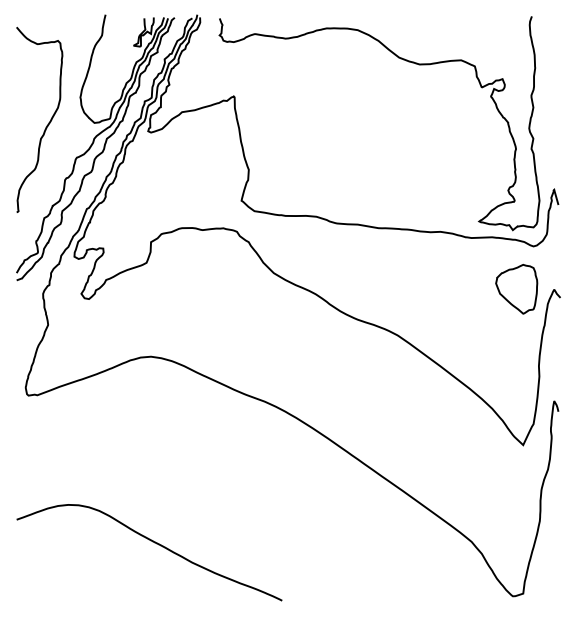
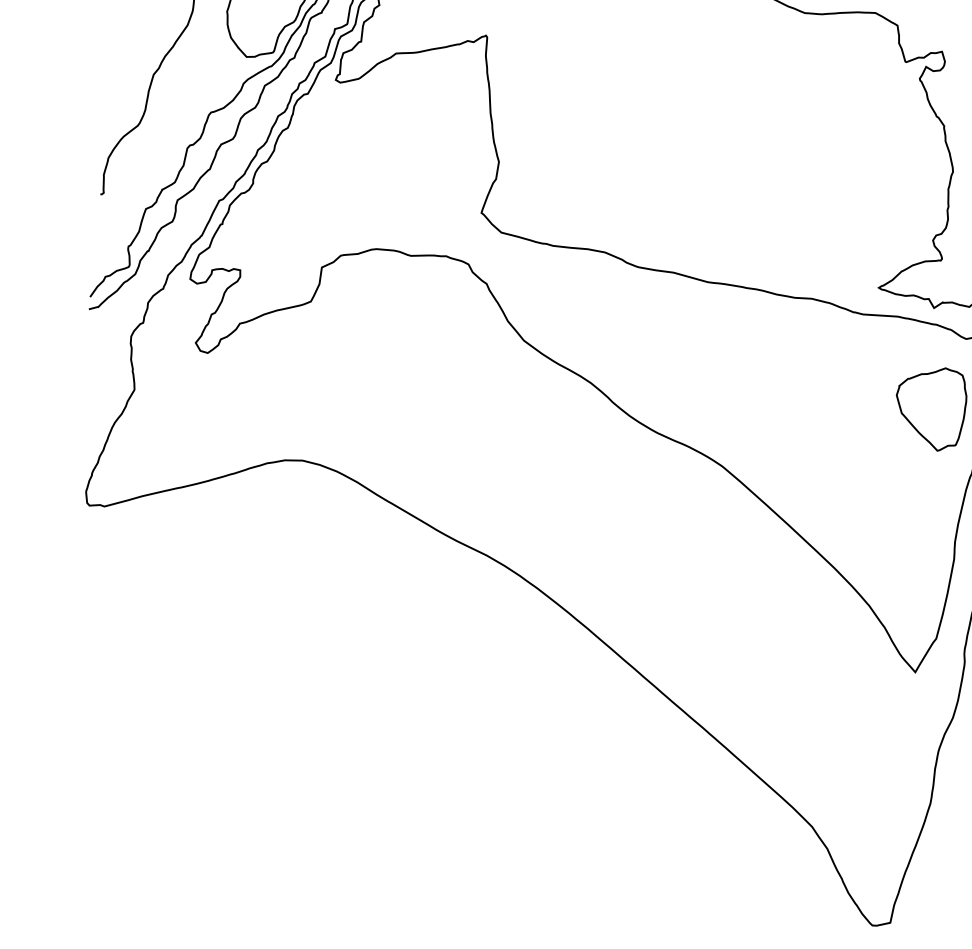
curve: (154, 543) -> (277, 776), removed

